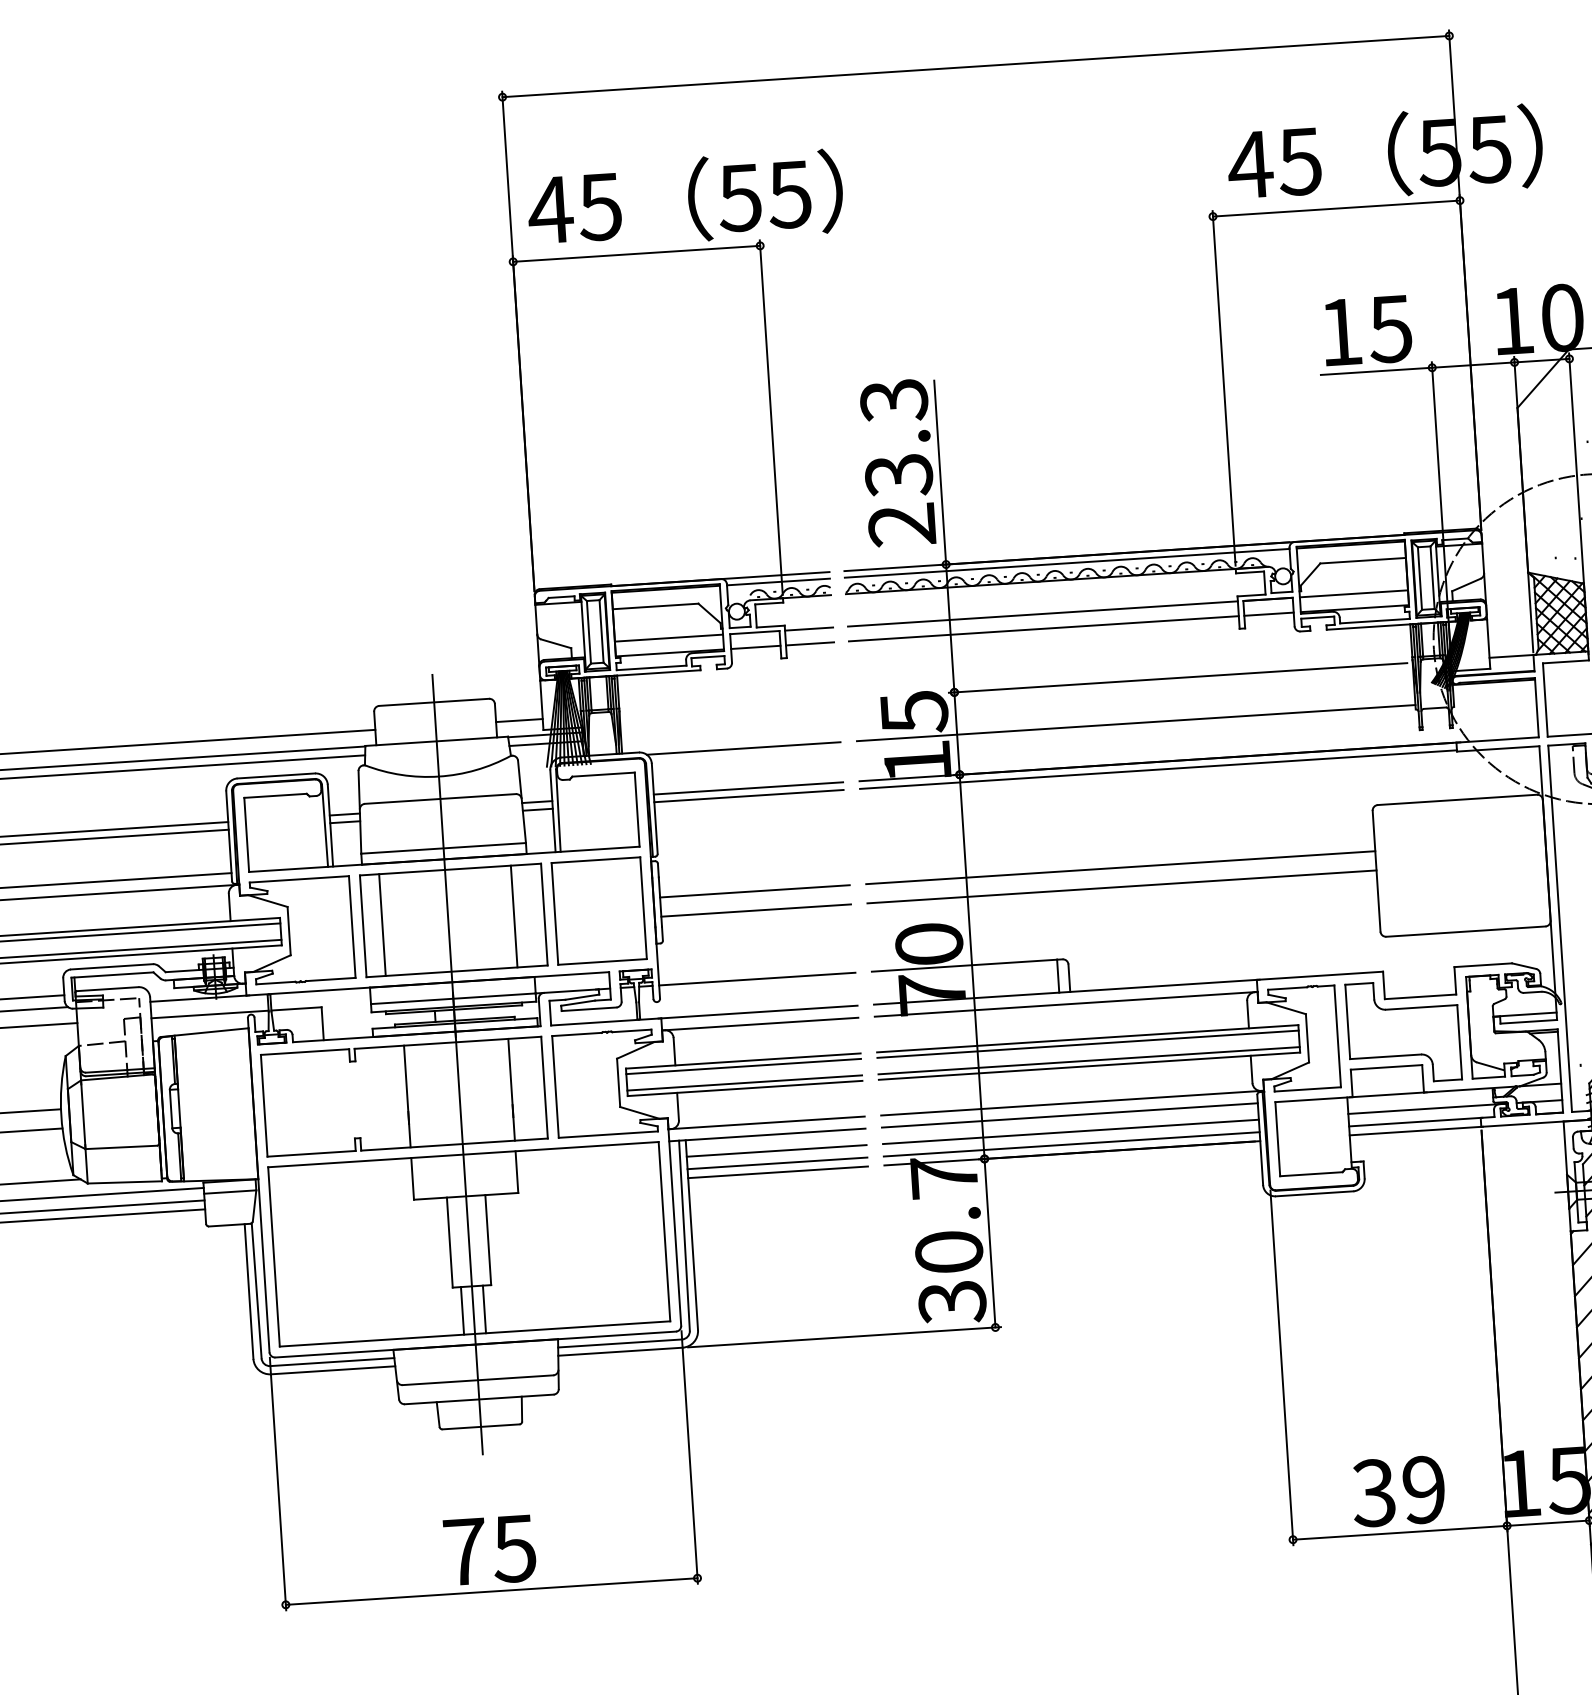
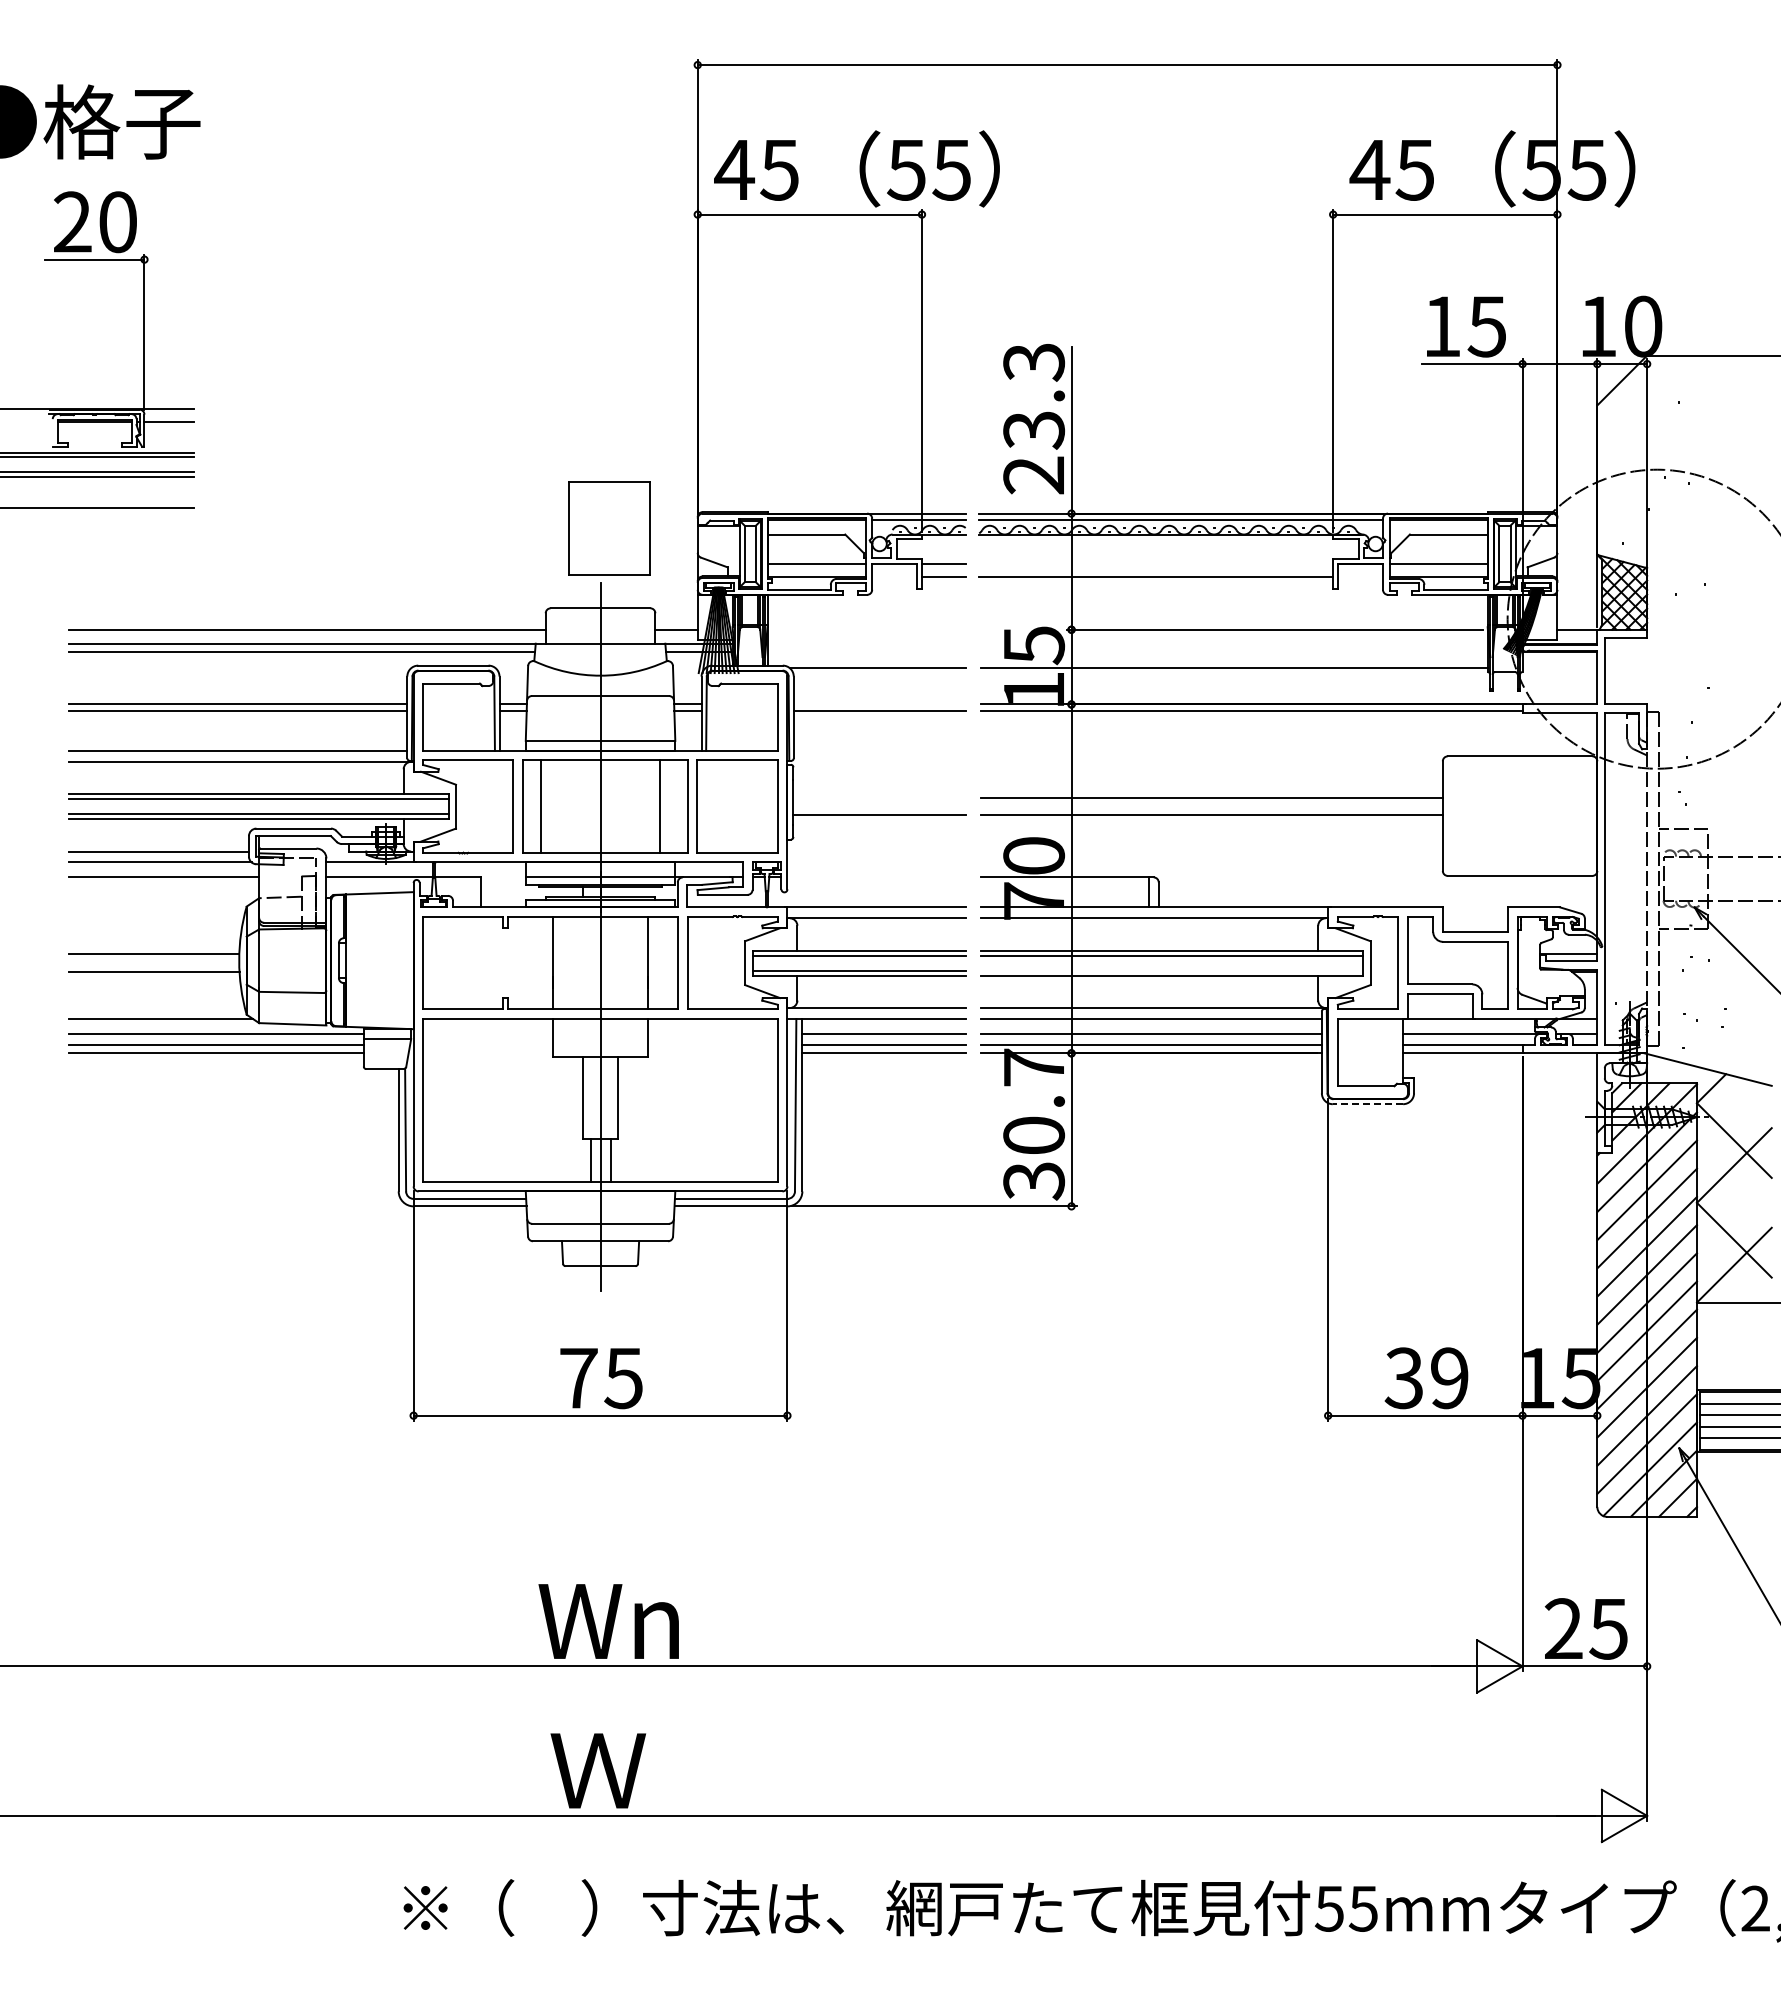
part: (438, 613) -> (609, 528), added
line: (1043, 613) -> (1156, 563), removed
line: (1268, 614) -> (1360, 577), removed
line: (755, 647) -> (894, 577), removed
line: (748, 788) -> (879, 704), removed
line: (754, 890) -> (879, 797), removed
line: (757, 979) -> (876, 877), removed
line: (1088, 1060) -> (1171, 970), removed
line: (1314, 1194) -> (1367, 1104), solid -> dashed

